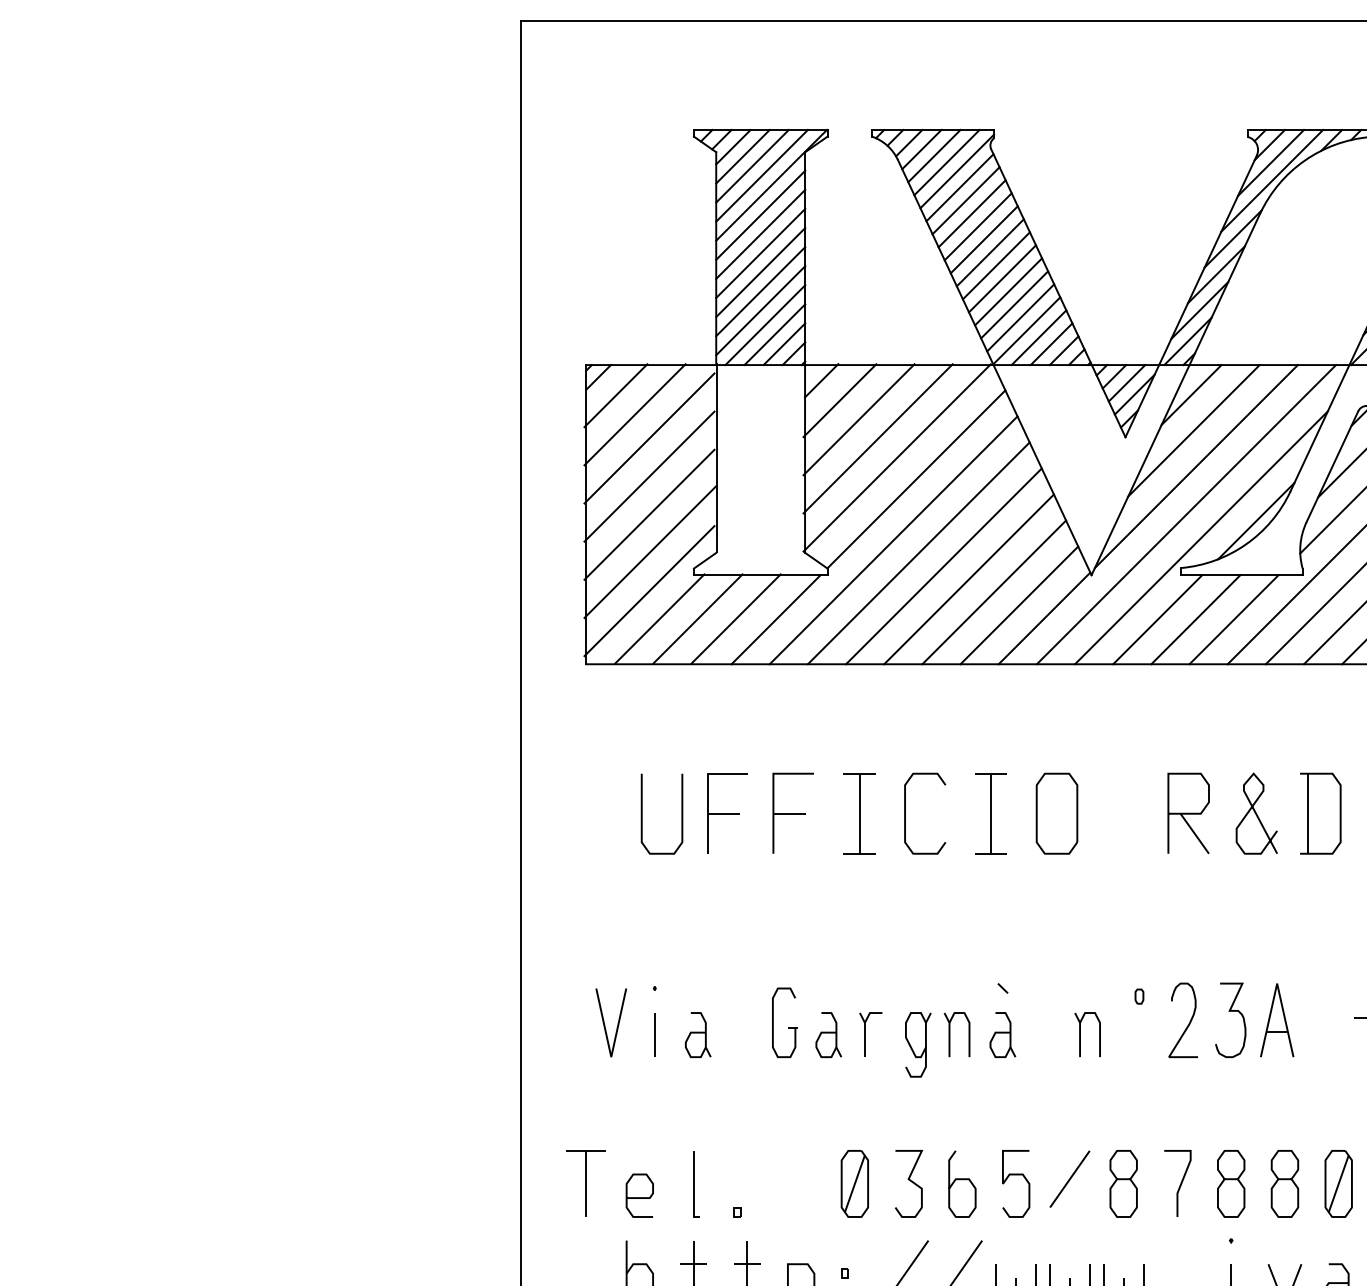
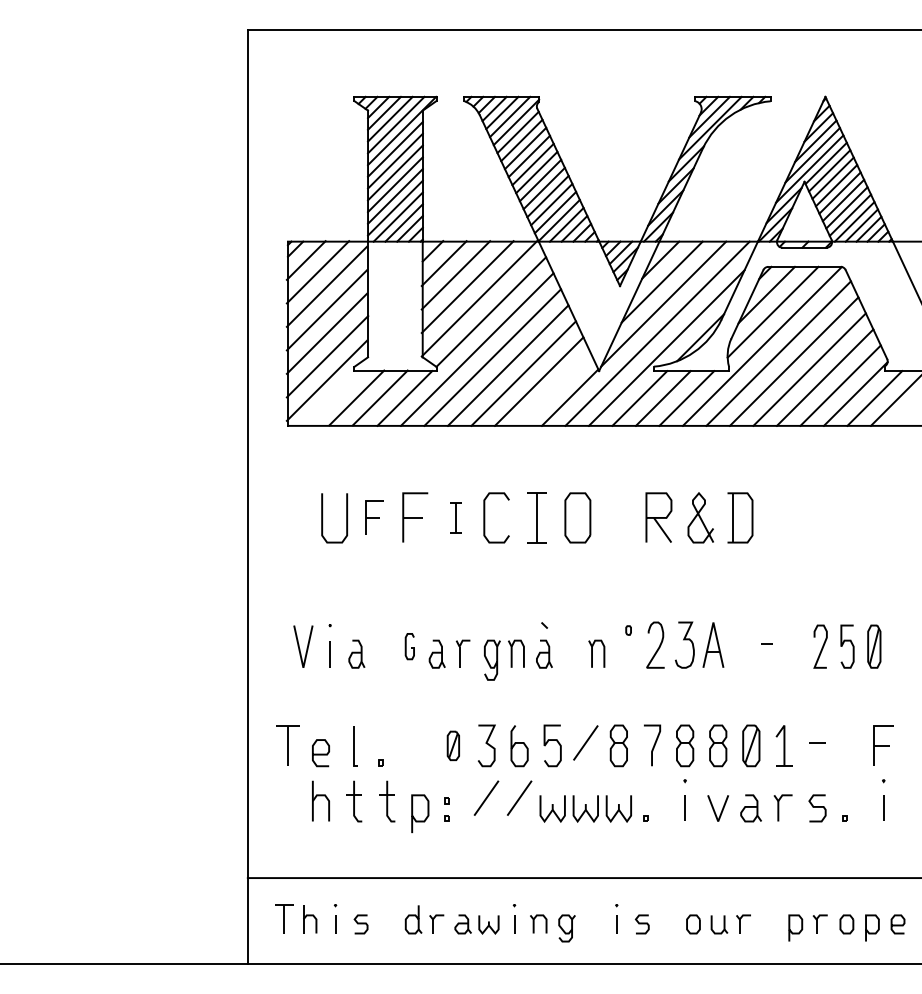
line: (1019, 605) -> (554, 389), removed
line: (658, 618) -> (332, 397), removed
part: (726, 813) -> (374, 517), size x0.7
part: (858, 813) -> (455, 517), size x0.6
part: (783, 1022) -> (409, 646), size x0.6
part: (855, 1183) -> (453, 745), size x0.7

